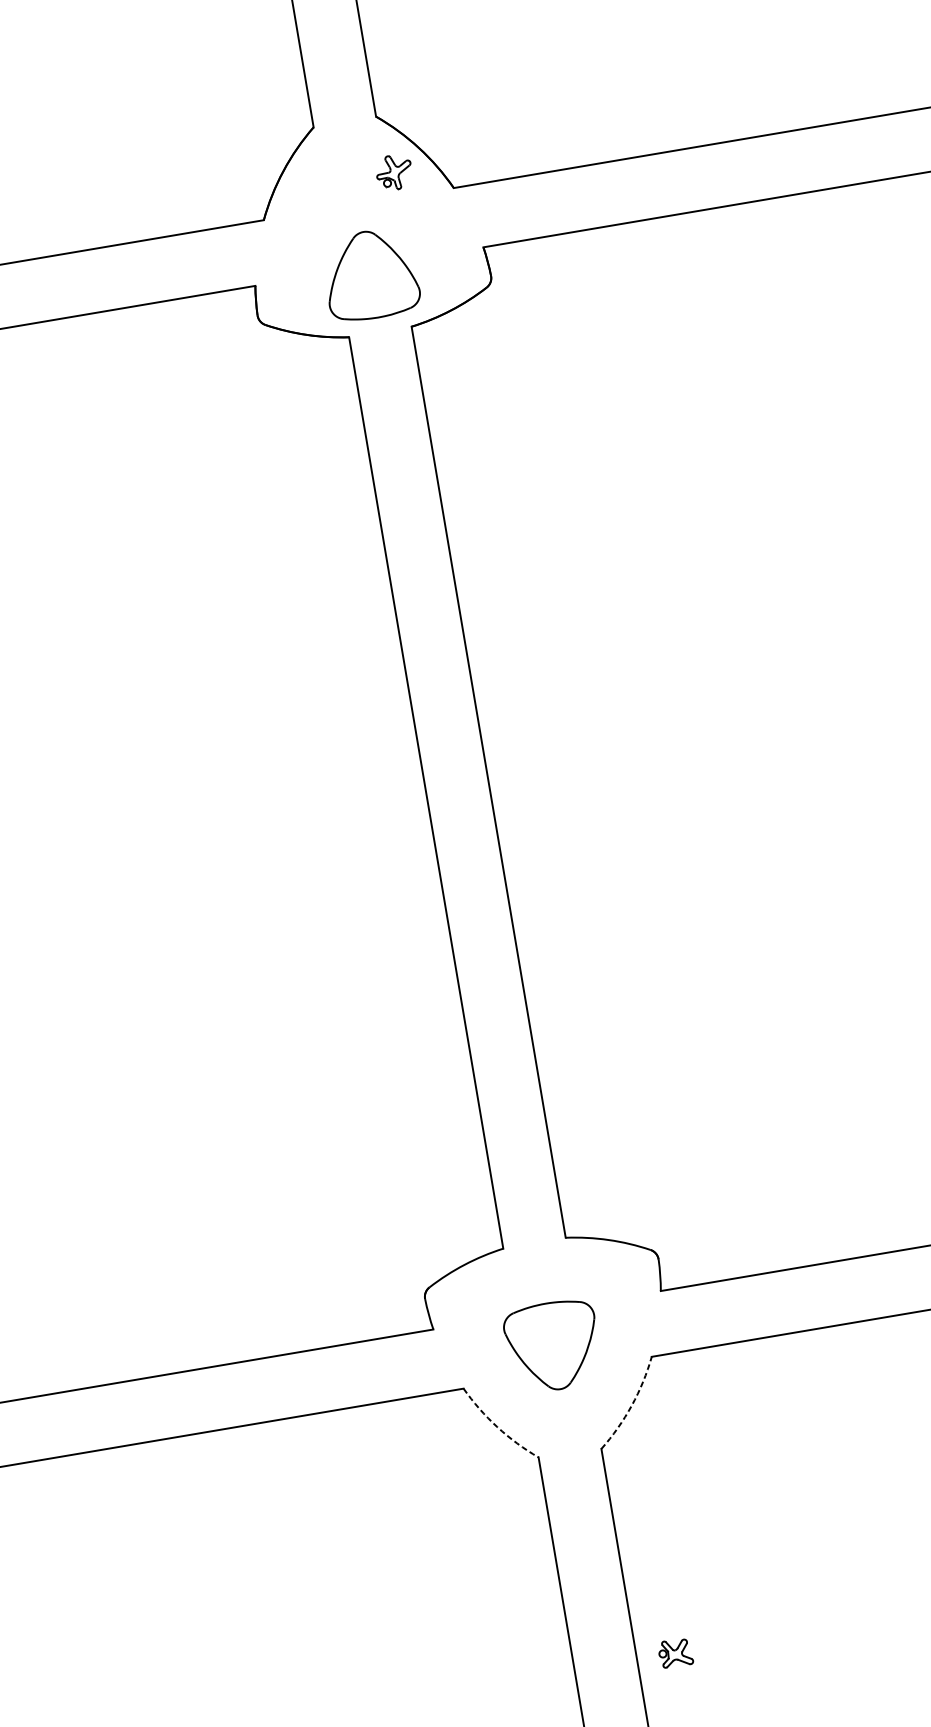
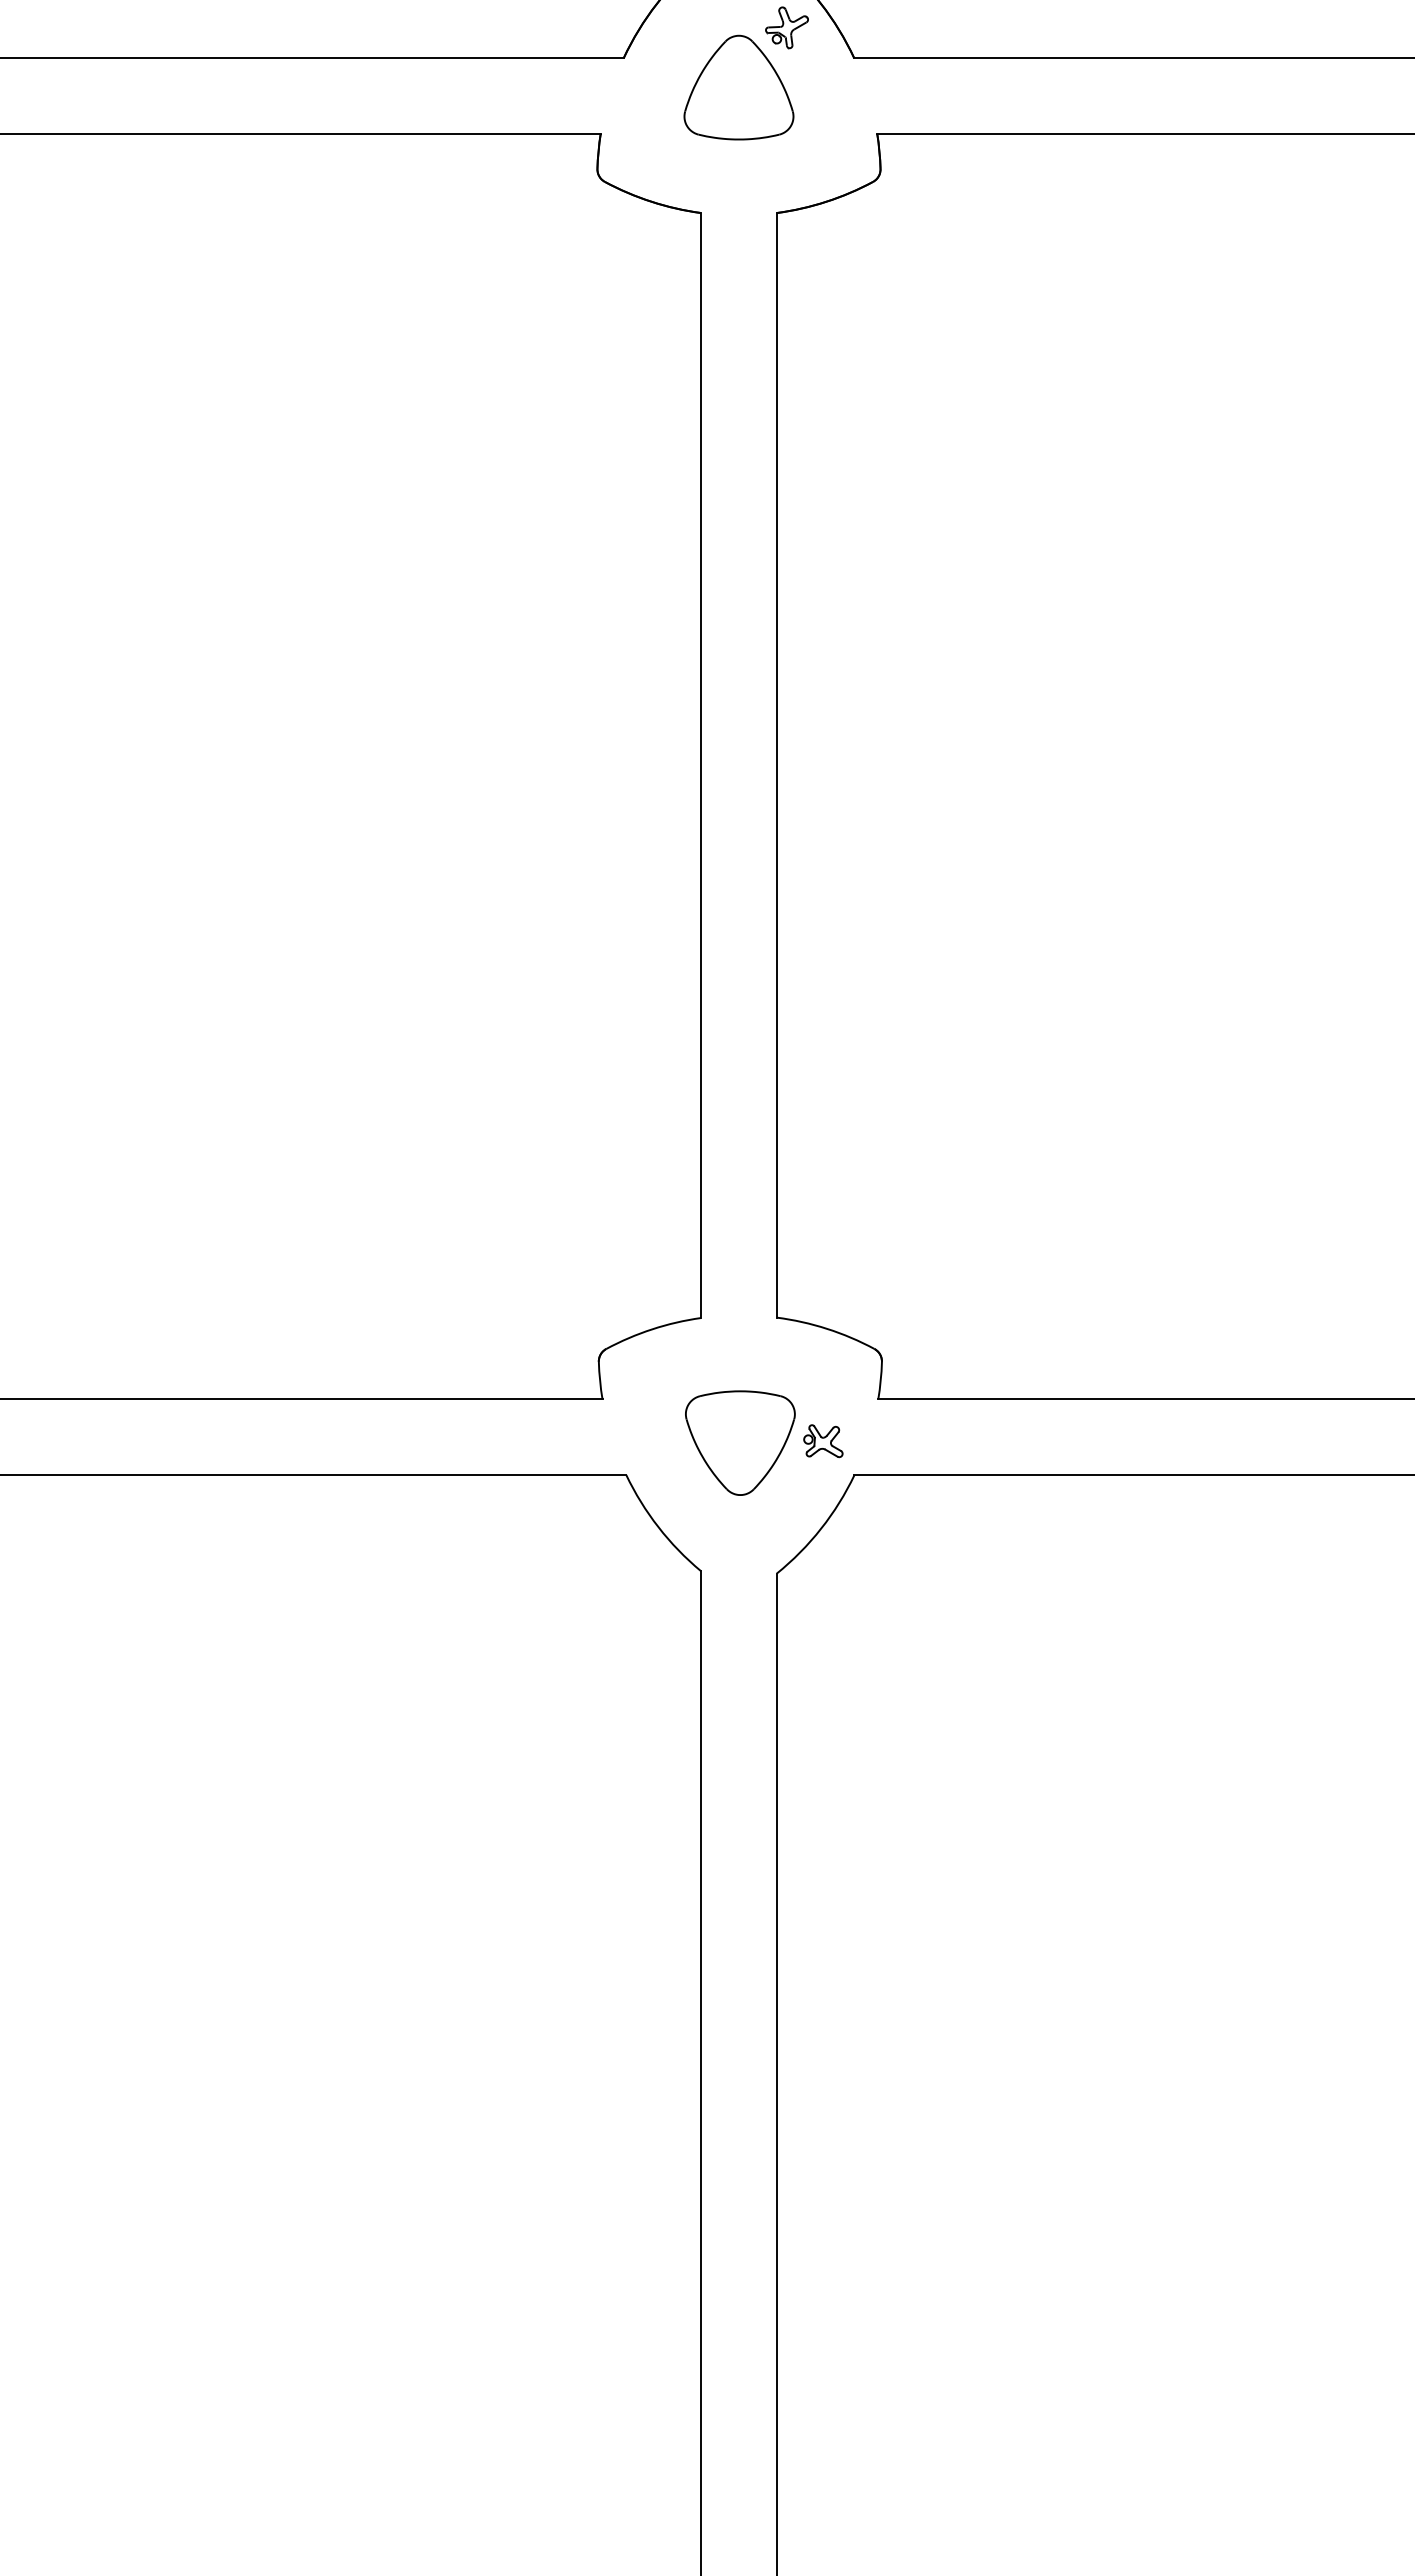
part: (370, 274) -> (738, 87), moved
arc: (632, 1405) -> (821, 1528), dashed -> solid
arc: (497, 1427) -> (658, 1527), dashed -> solid
part: (675, 1653) -> (823, 1441), moved

